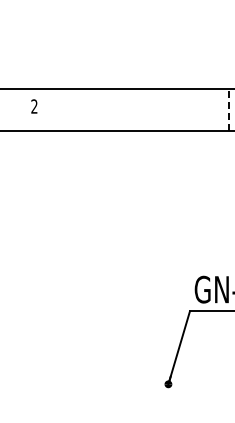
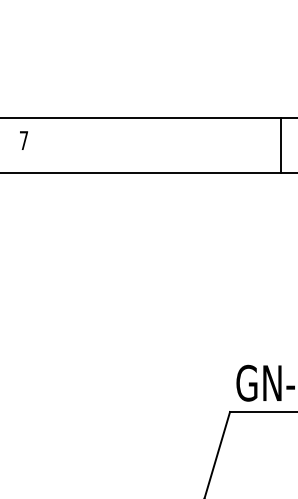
text: (34, 106) -> (24, 140), 2 -> 7
line: (228, 110) -> (281, 145), dashed -> solid

